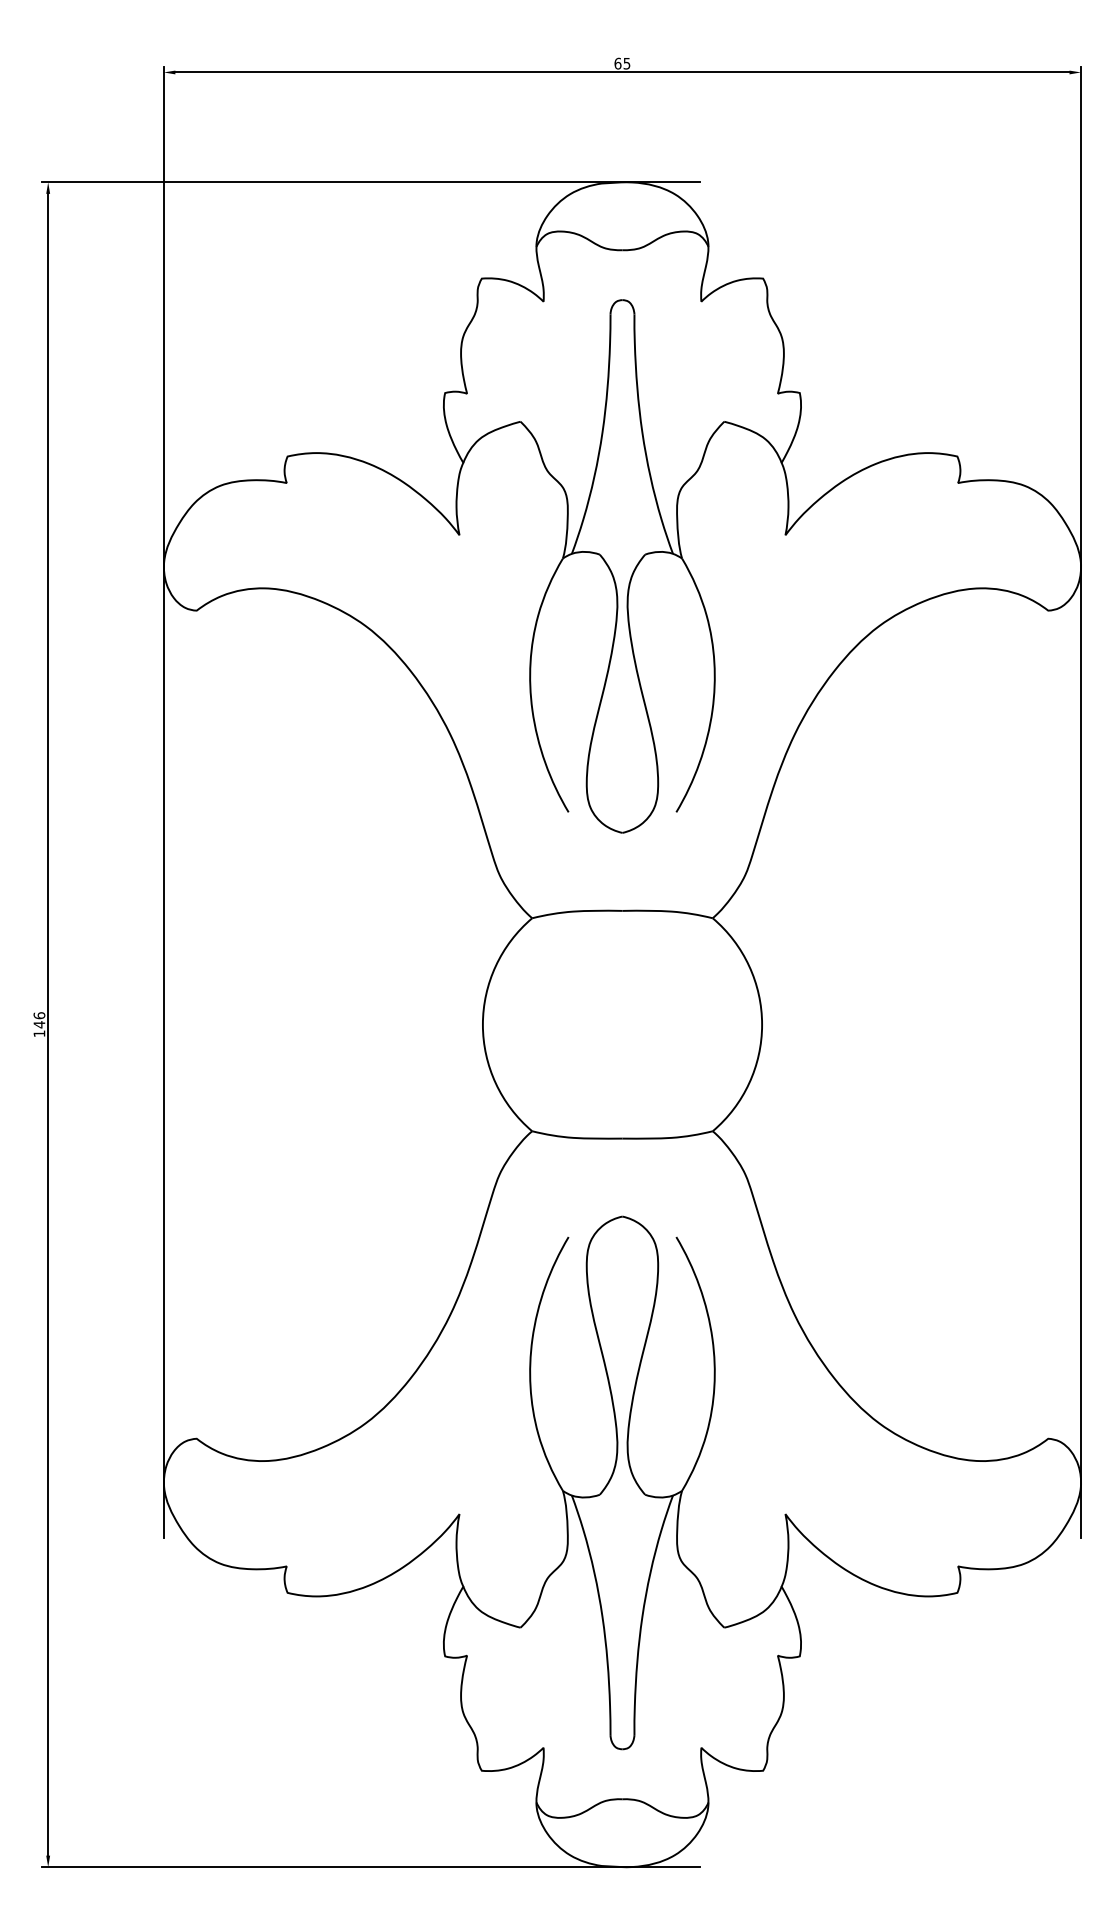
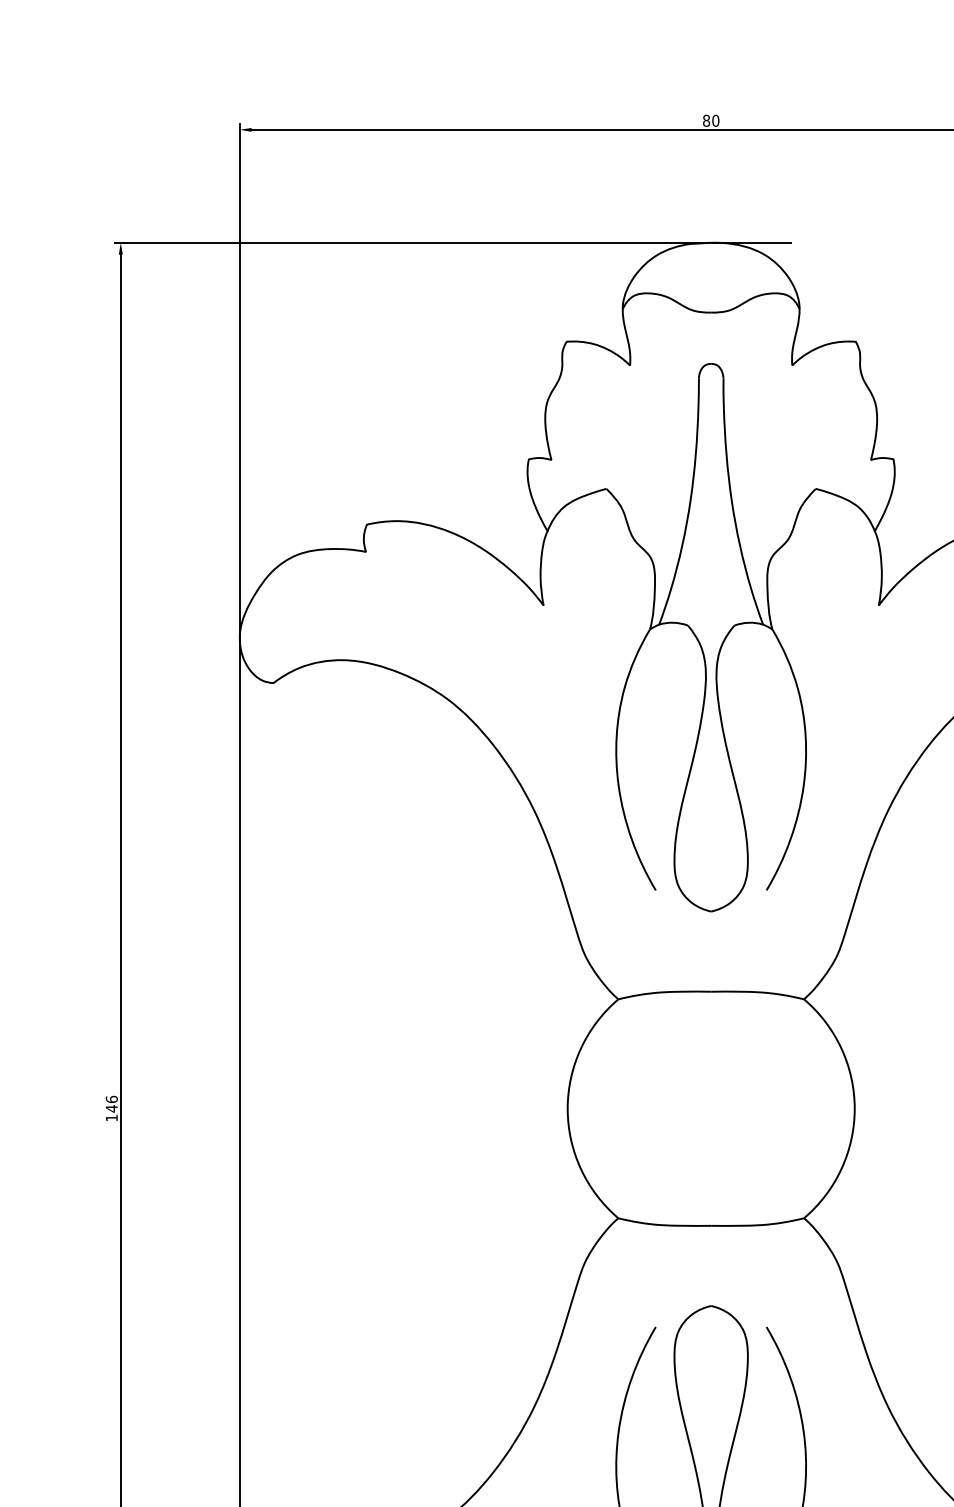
text: (622, 63) -> (711, 120), 65 -> 80

